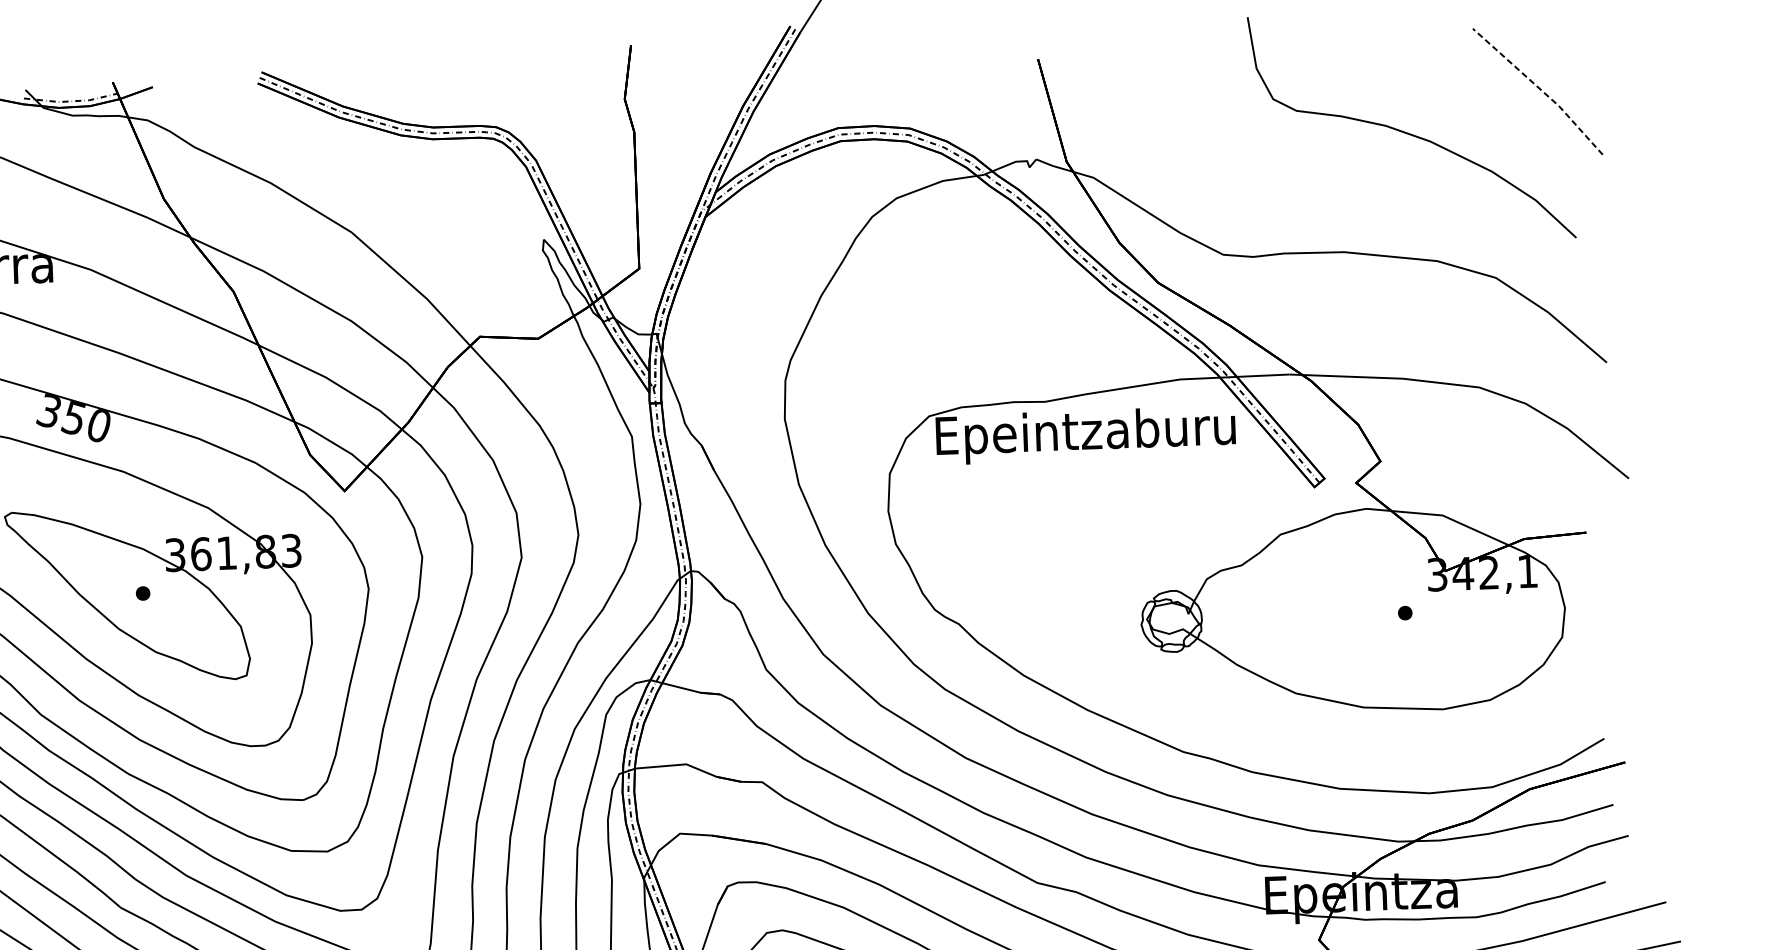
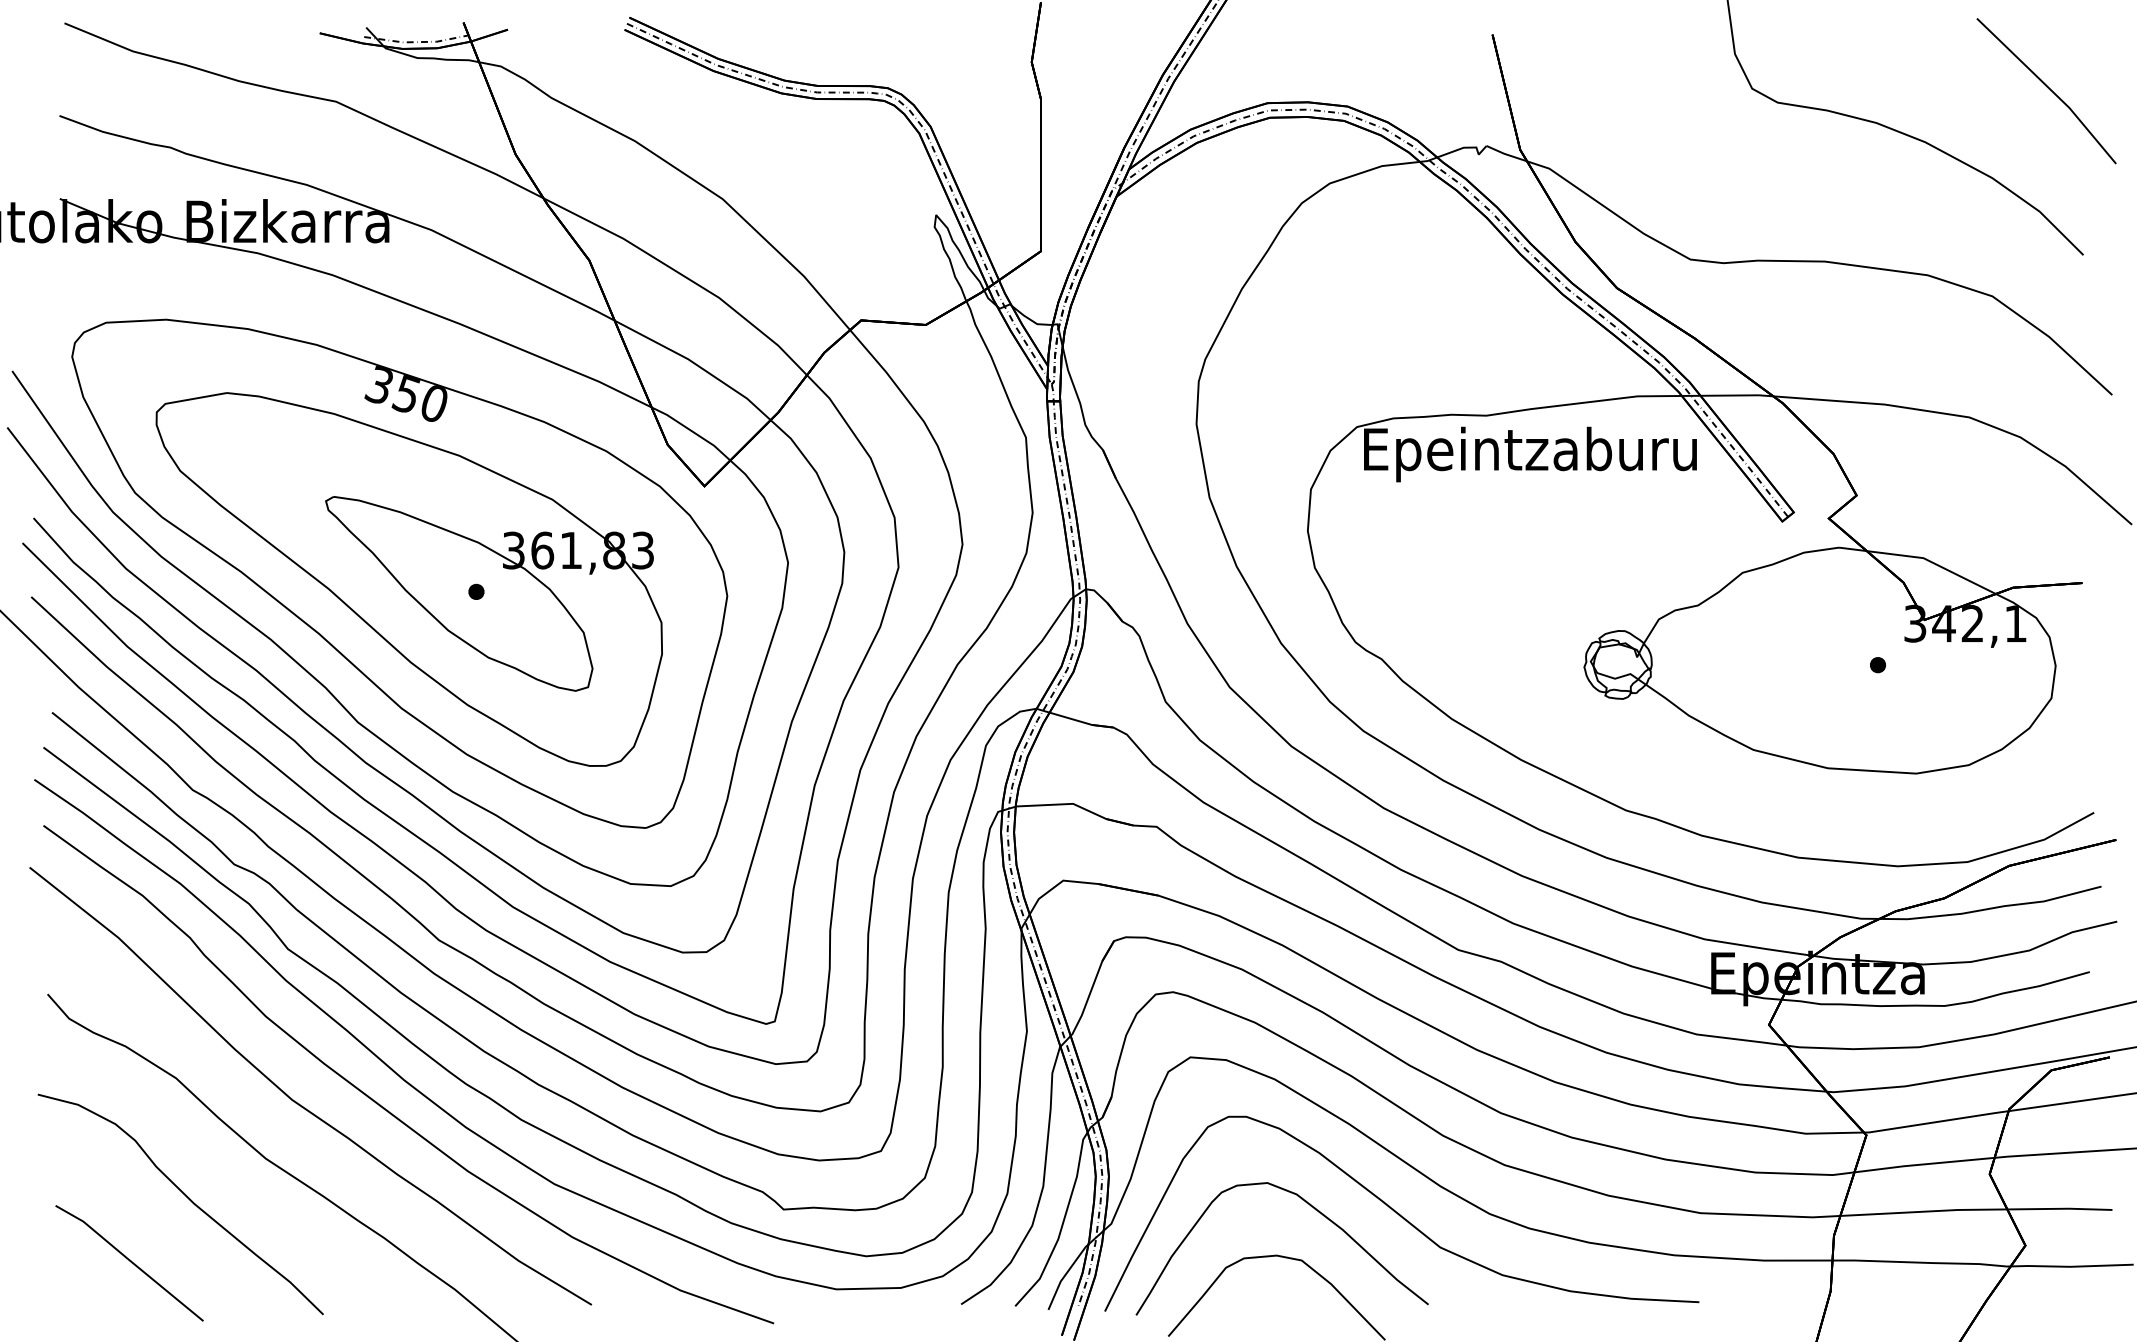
line: (1539, 88) -> (2048, 87), dashed -> solid

